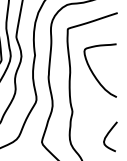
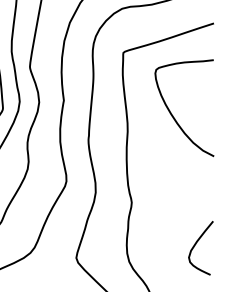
curve: (93, 72) -> (171, 111), moved

